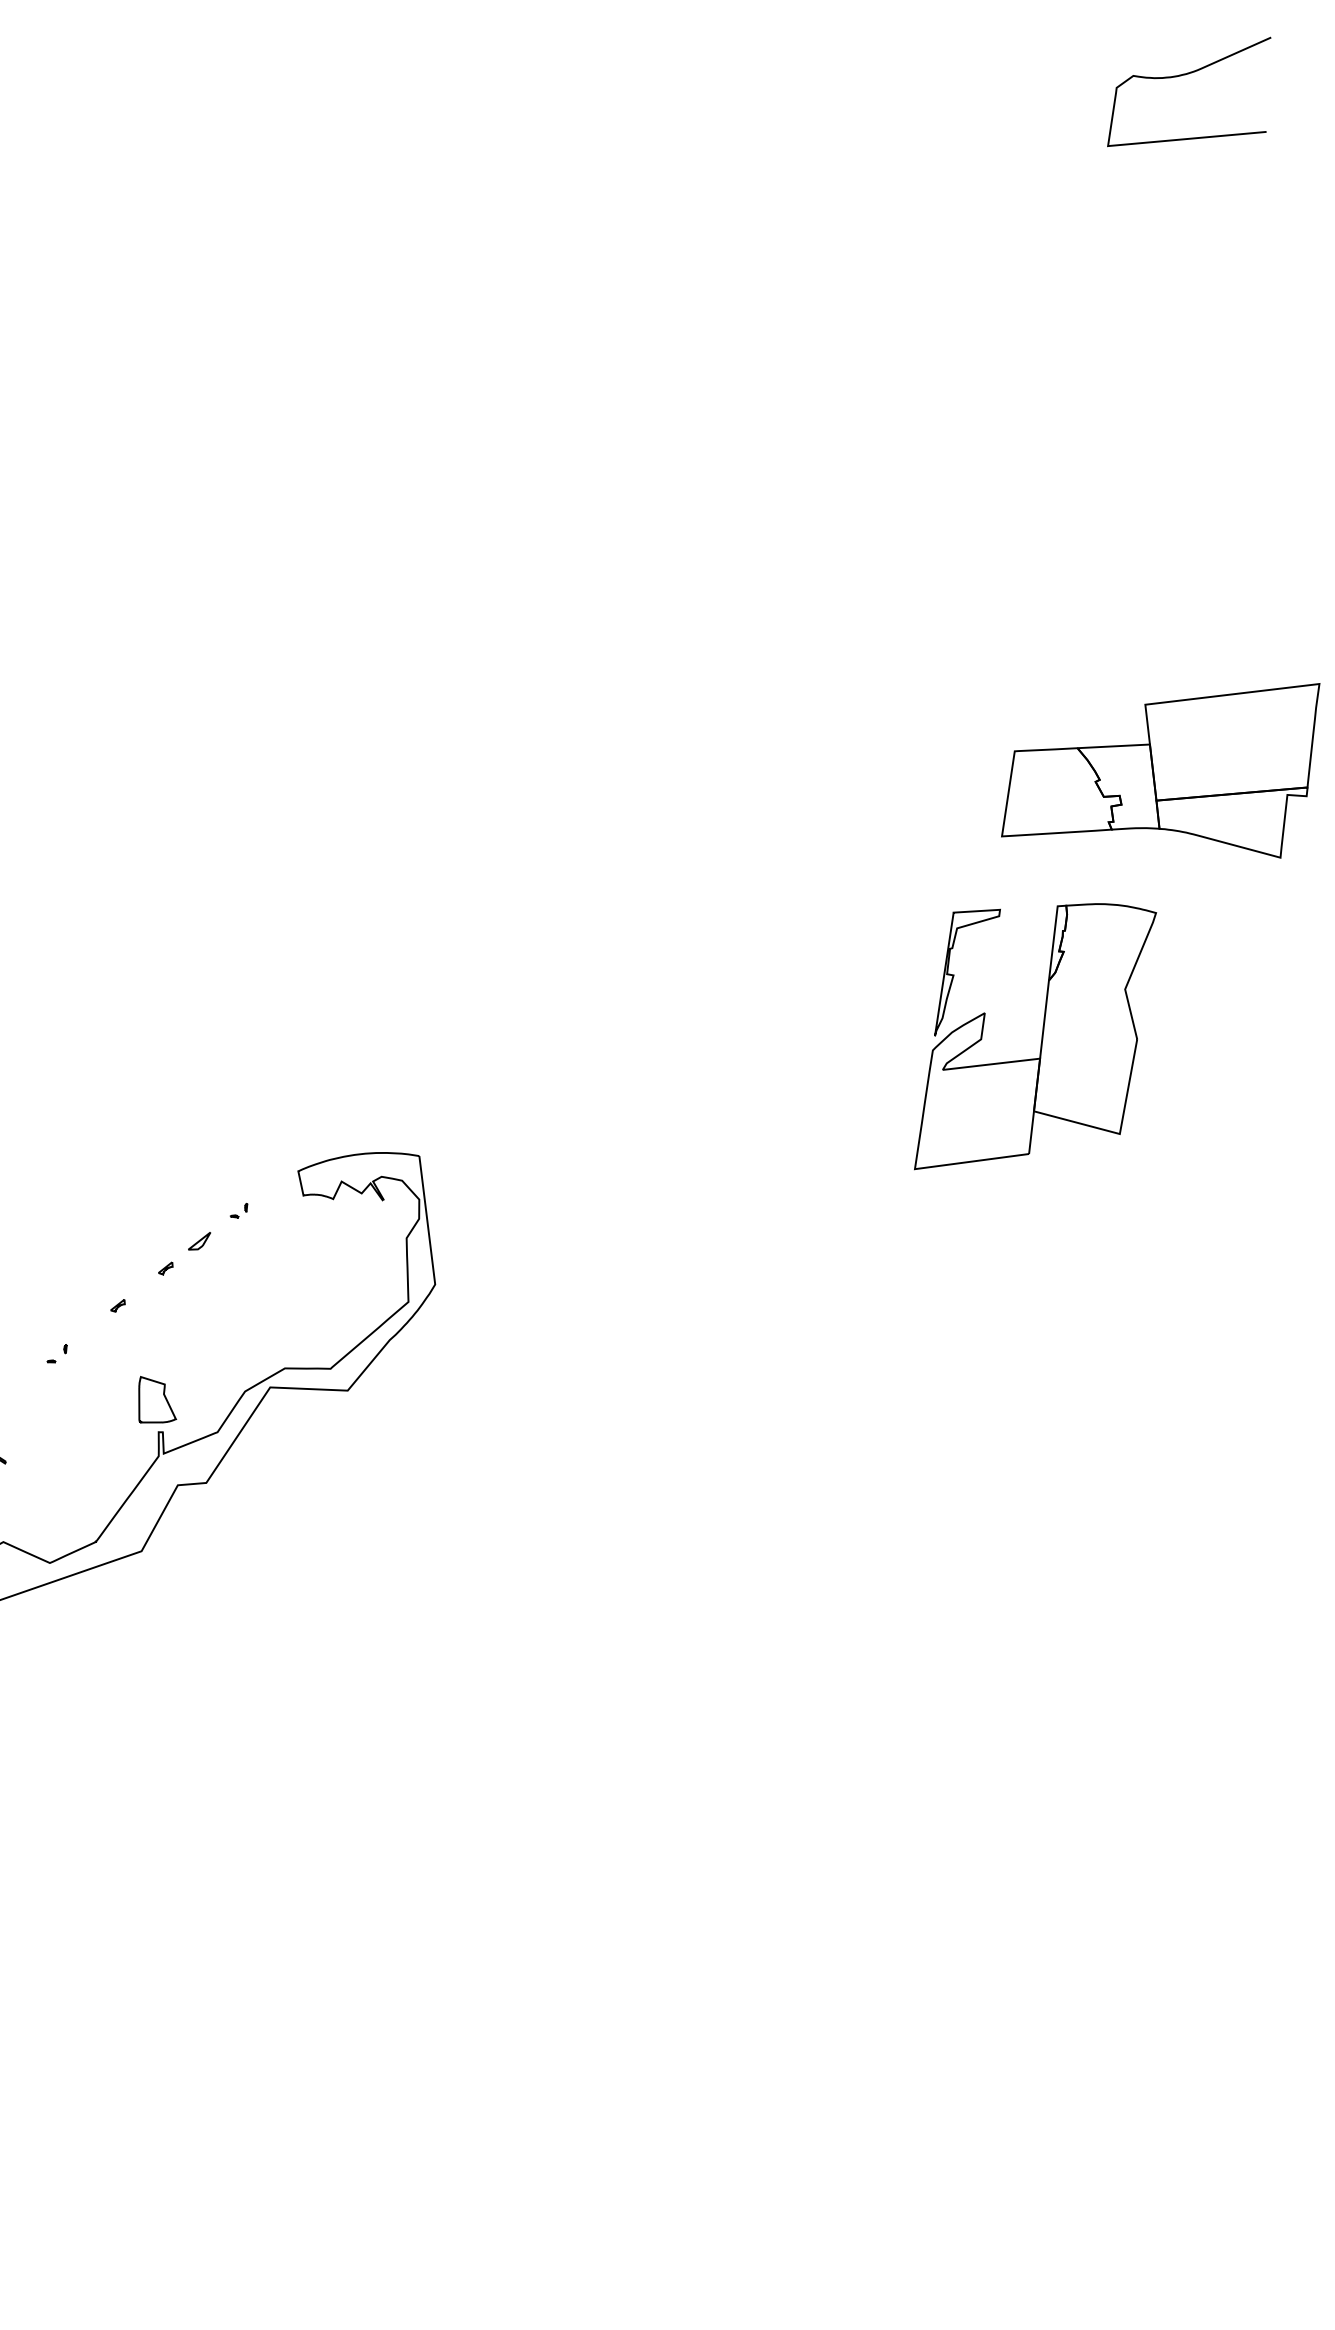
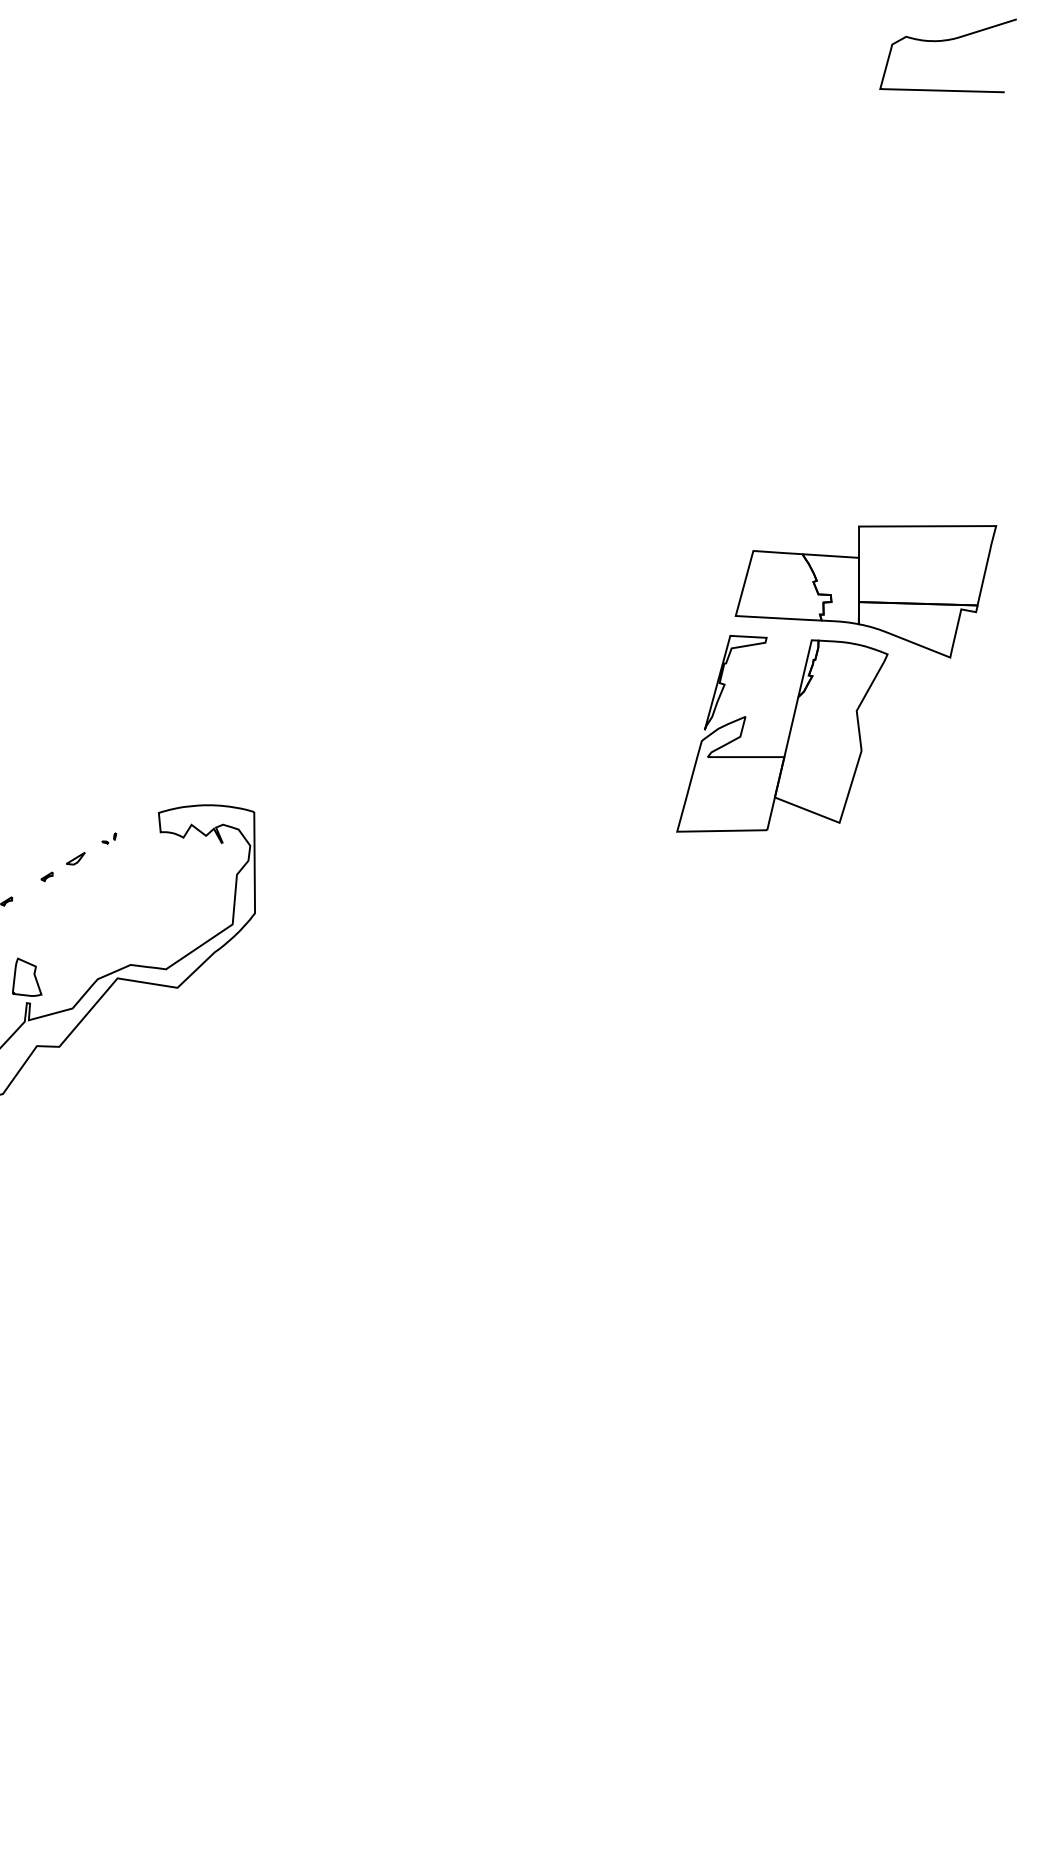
part: (1041, 1029) -> (788, 734), moved

